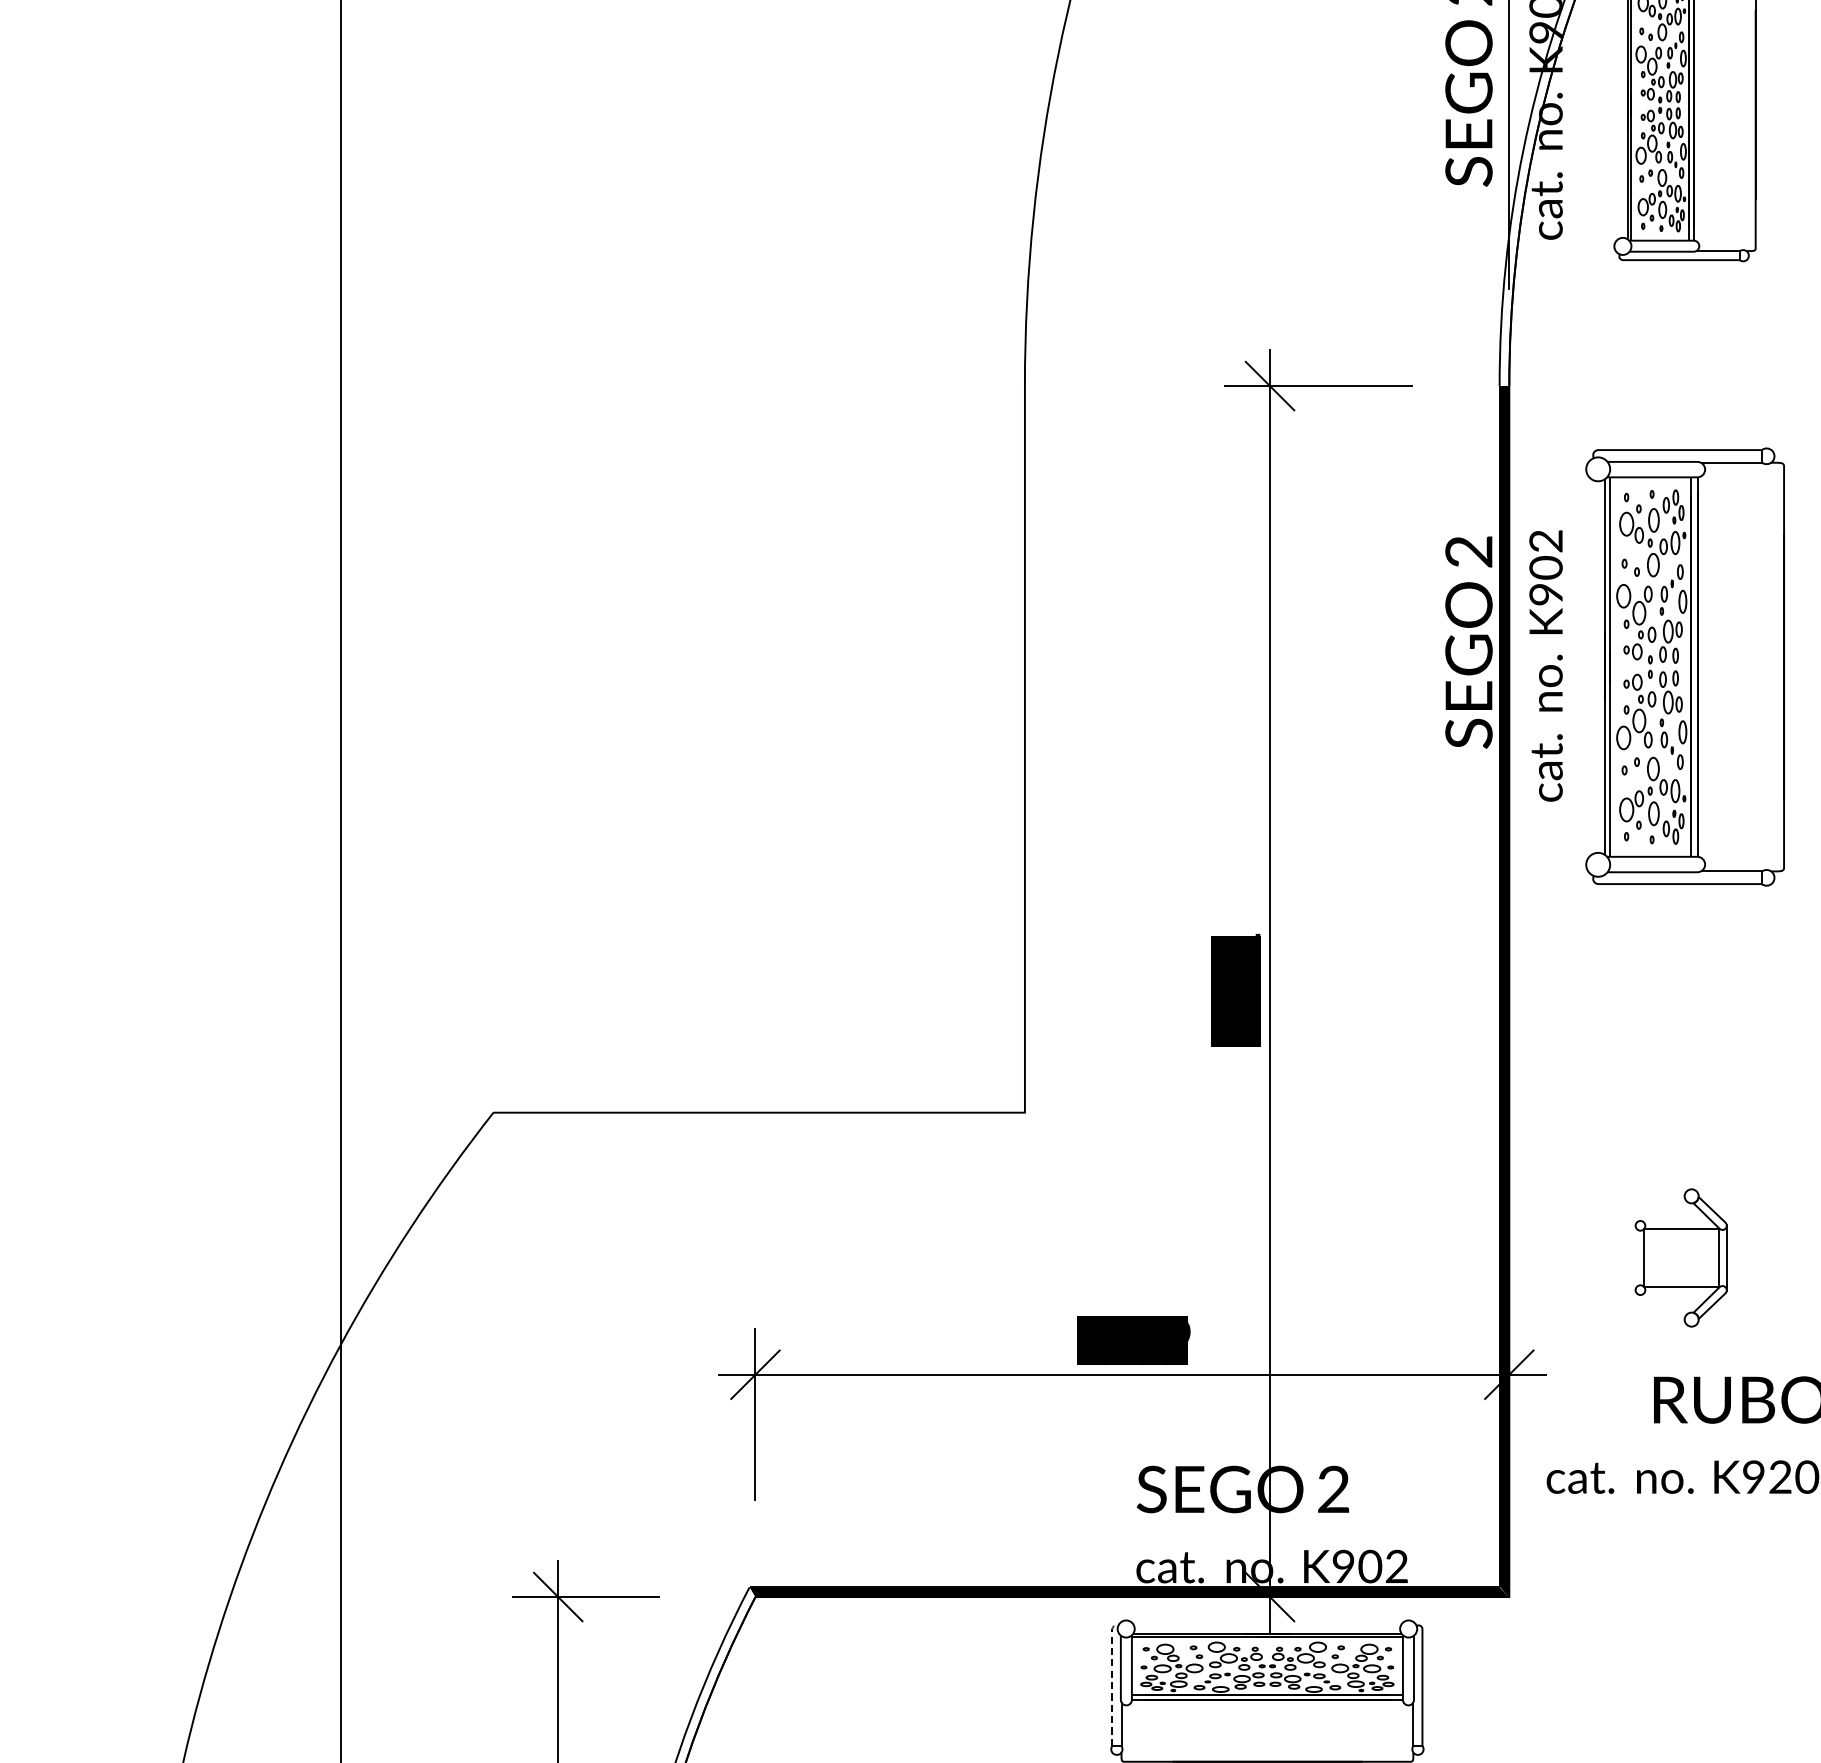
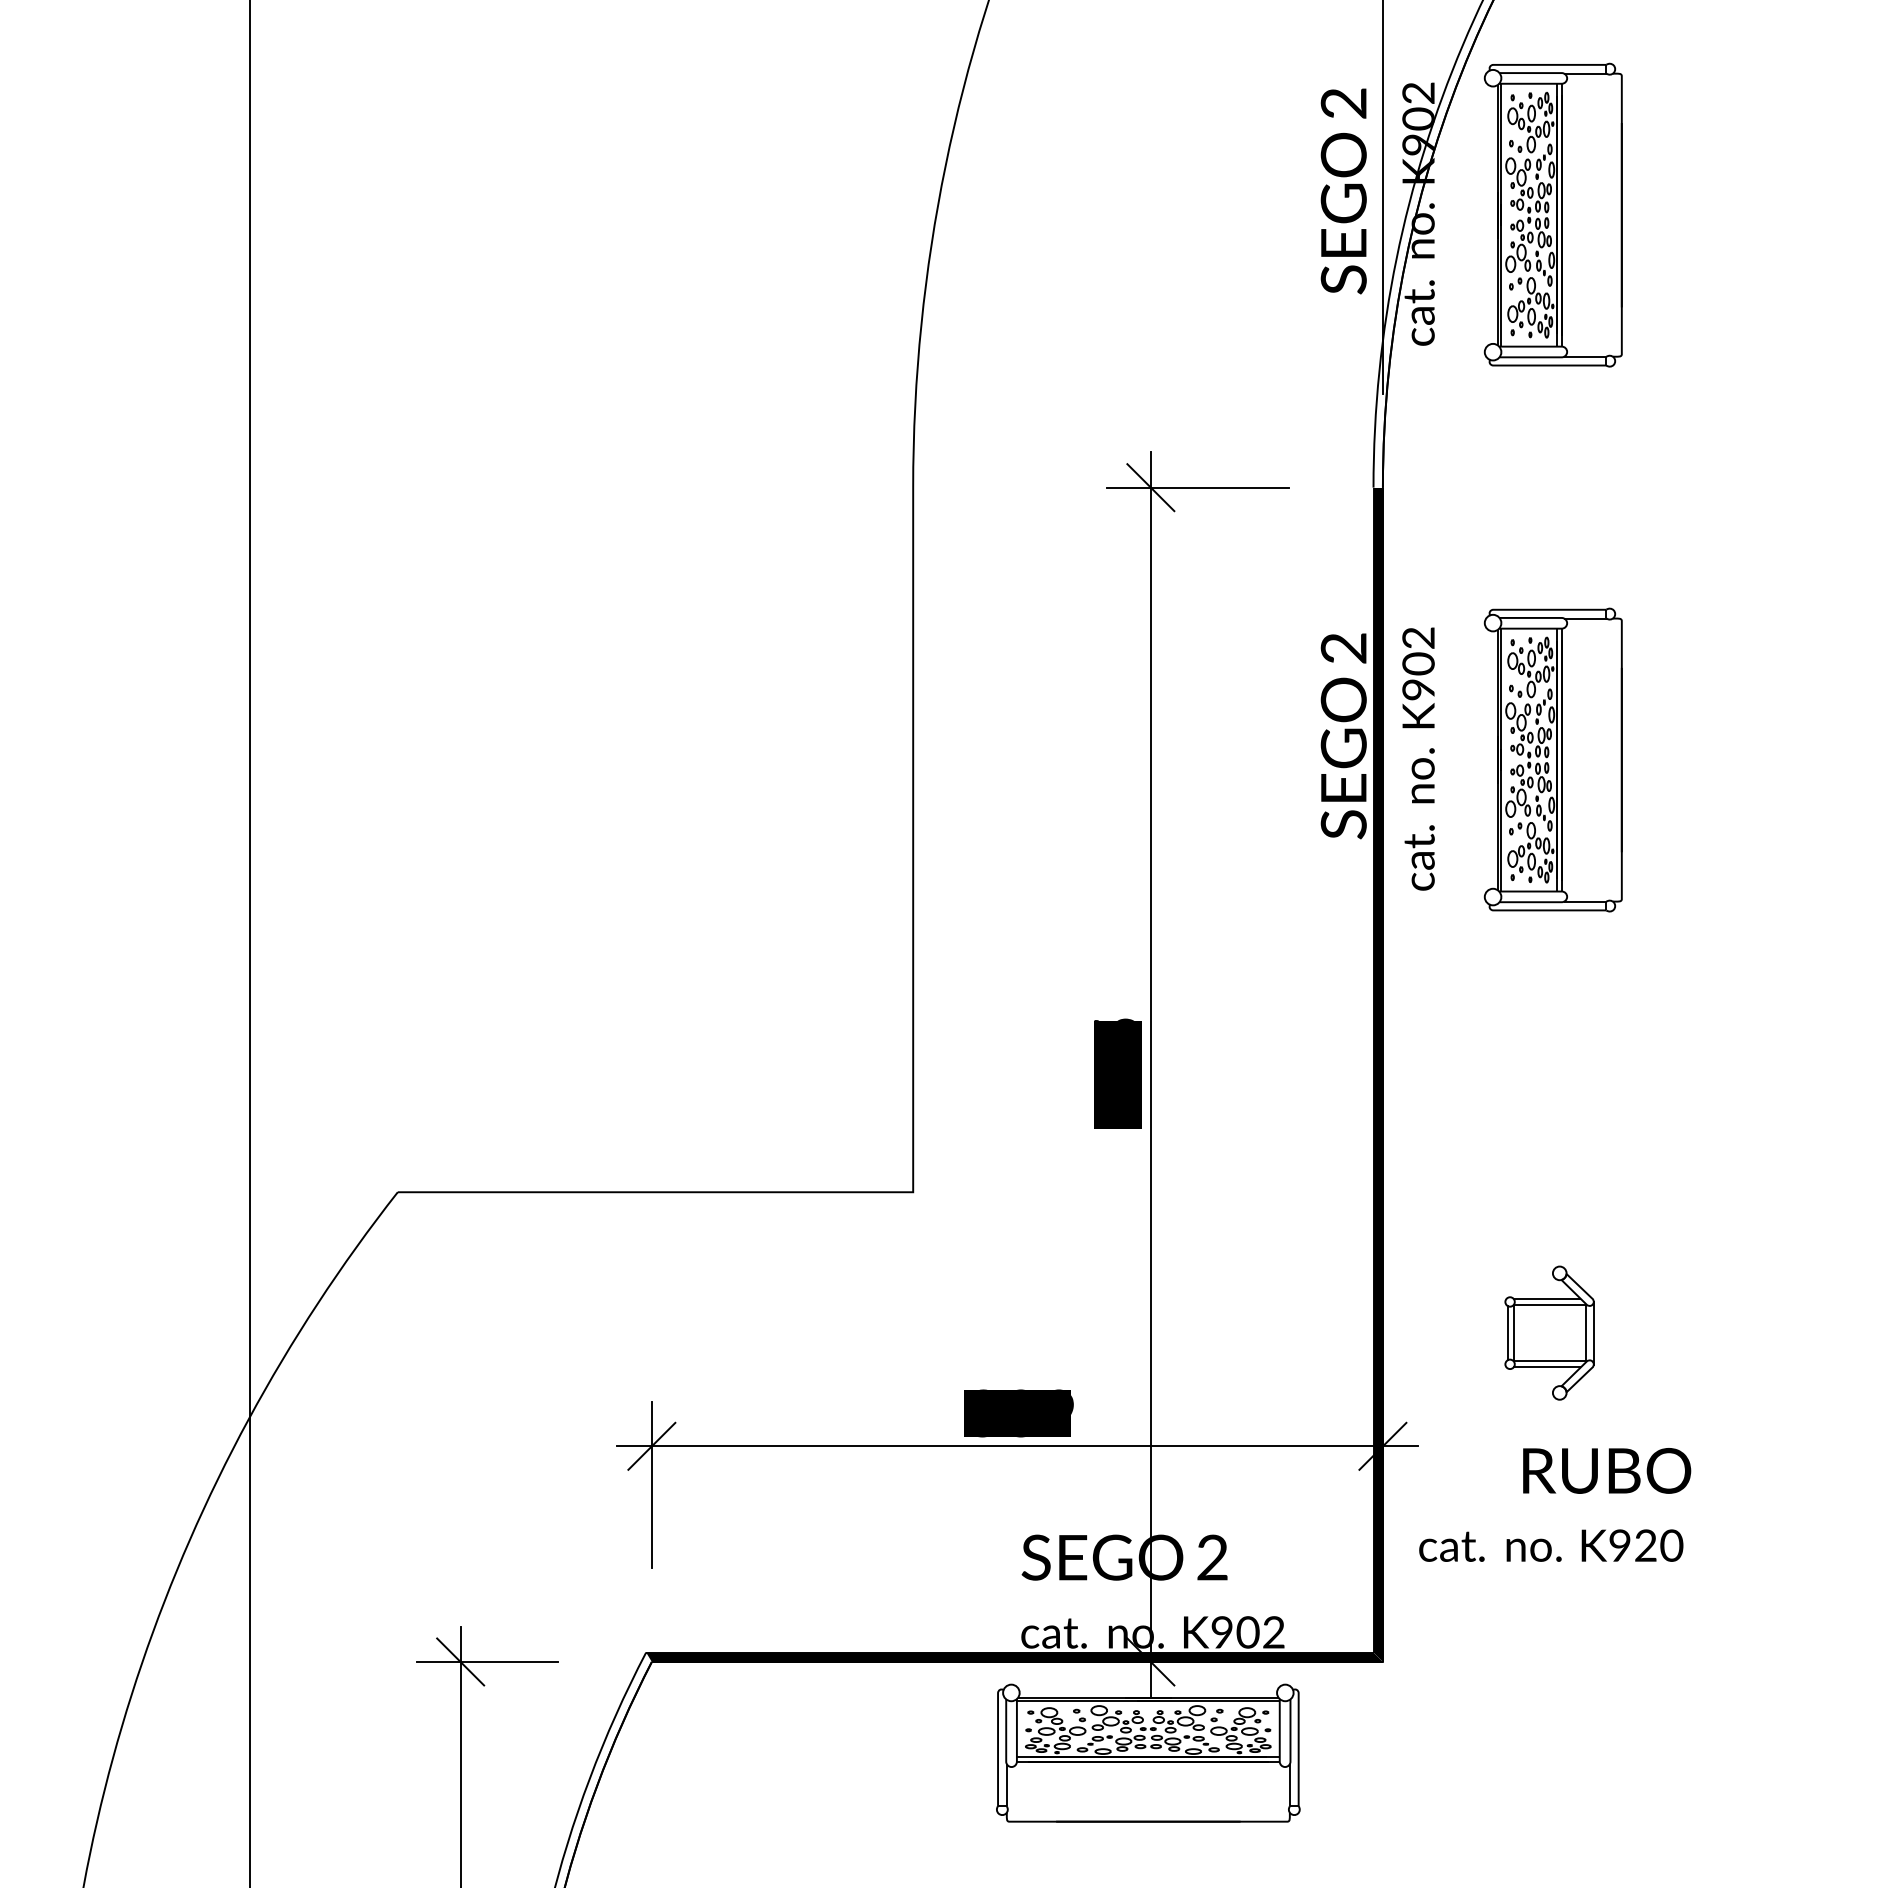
part: (1684, 666) -> (1552, 759), size x0.71
text: (1235, 934) -> (1117, 1019), 471 -> 625
line: (1678, 1223) -> (1546, 1299), added
line: (1637, 1258) -> (1507, 1333), added
line: (1678, 1293) -> (1546, 1367), added
text: (1116, 1340) -> (1001, 1413), 449 -> 389
line: (1112, 1679) -> (998, 1741), dashed -> solid

